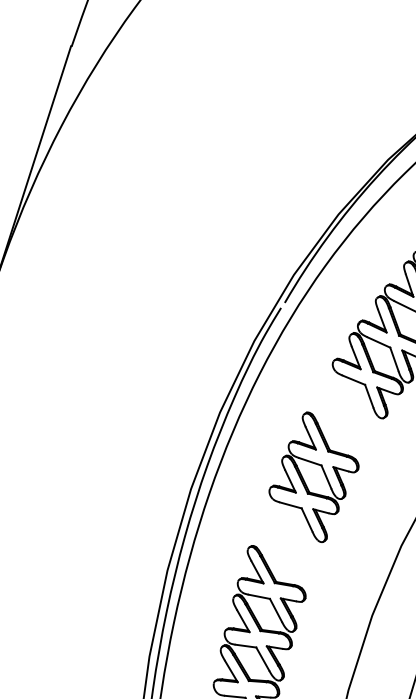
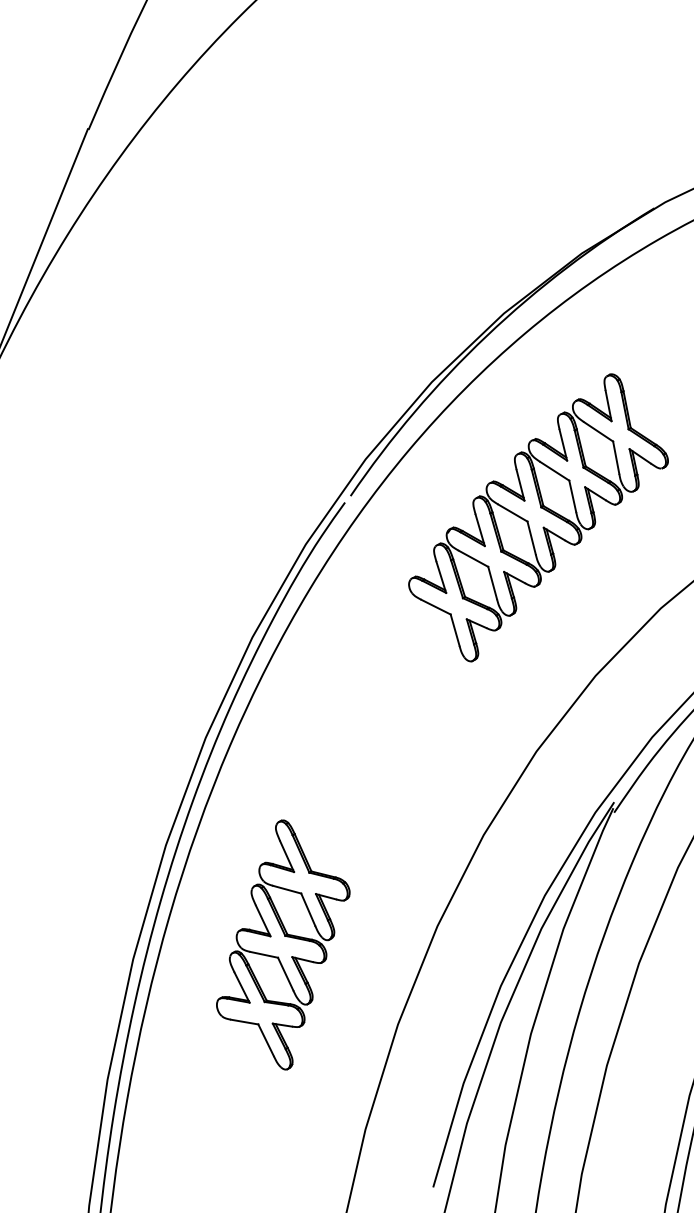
part: (305, 481) -> (360, 739), removed

